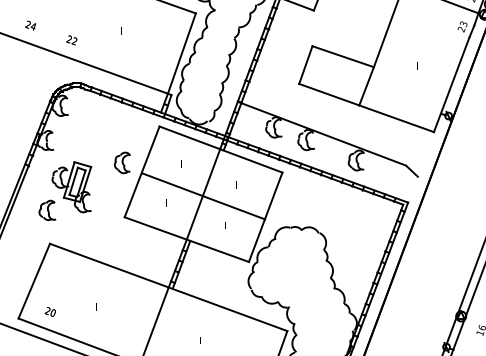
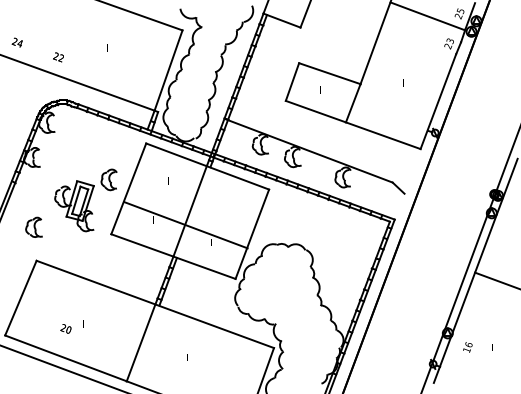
part: (71, 187) -> (74, 206), moved
line: (202, 196) -> (185, 225), moved
text: (49, 311) -> (65, 328), moved

